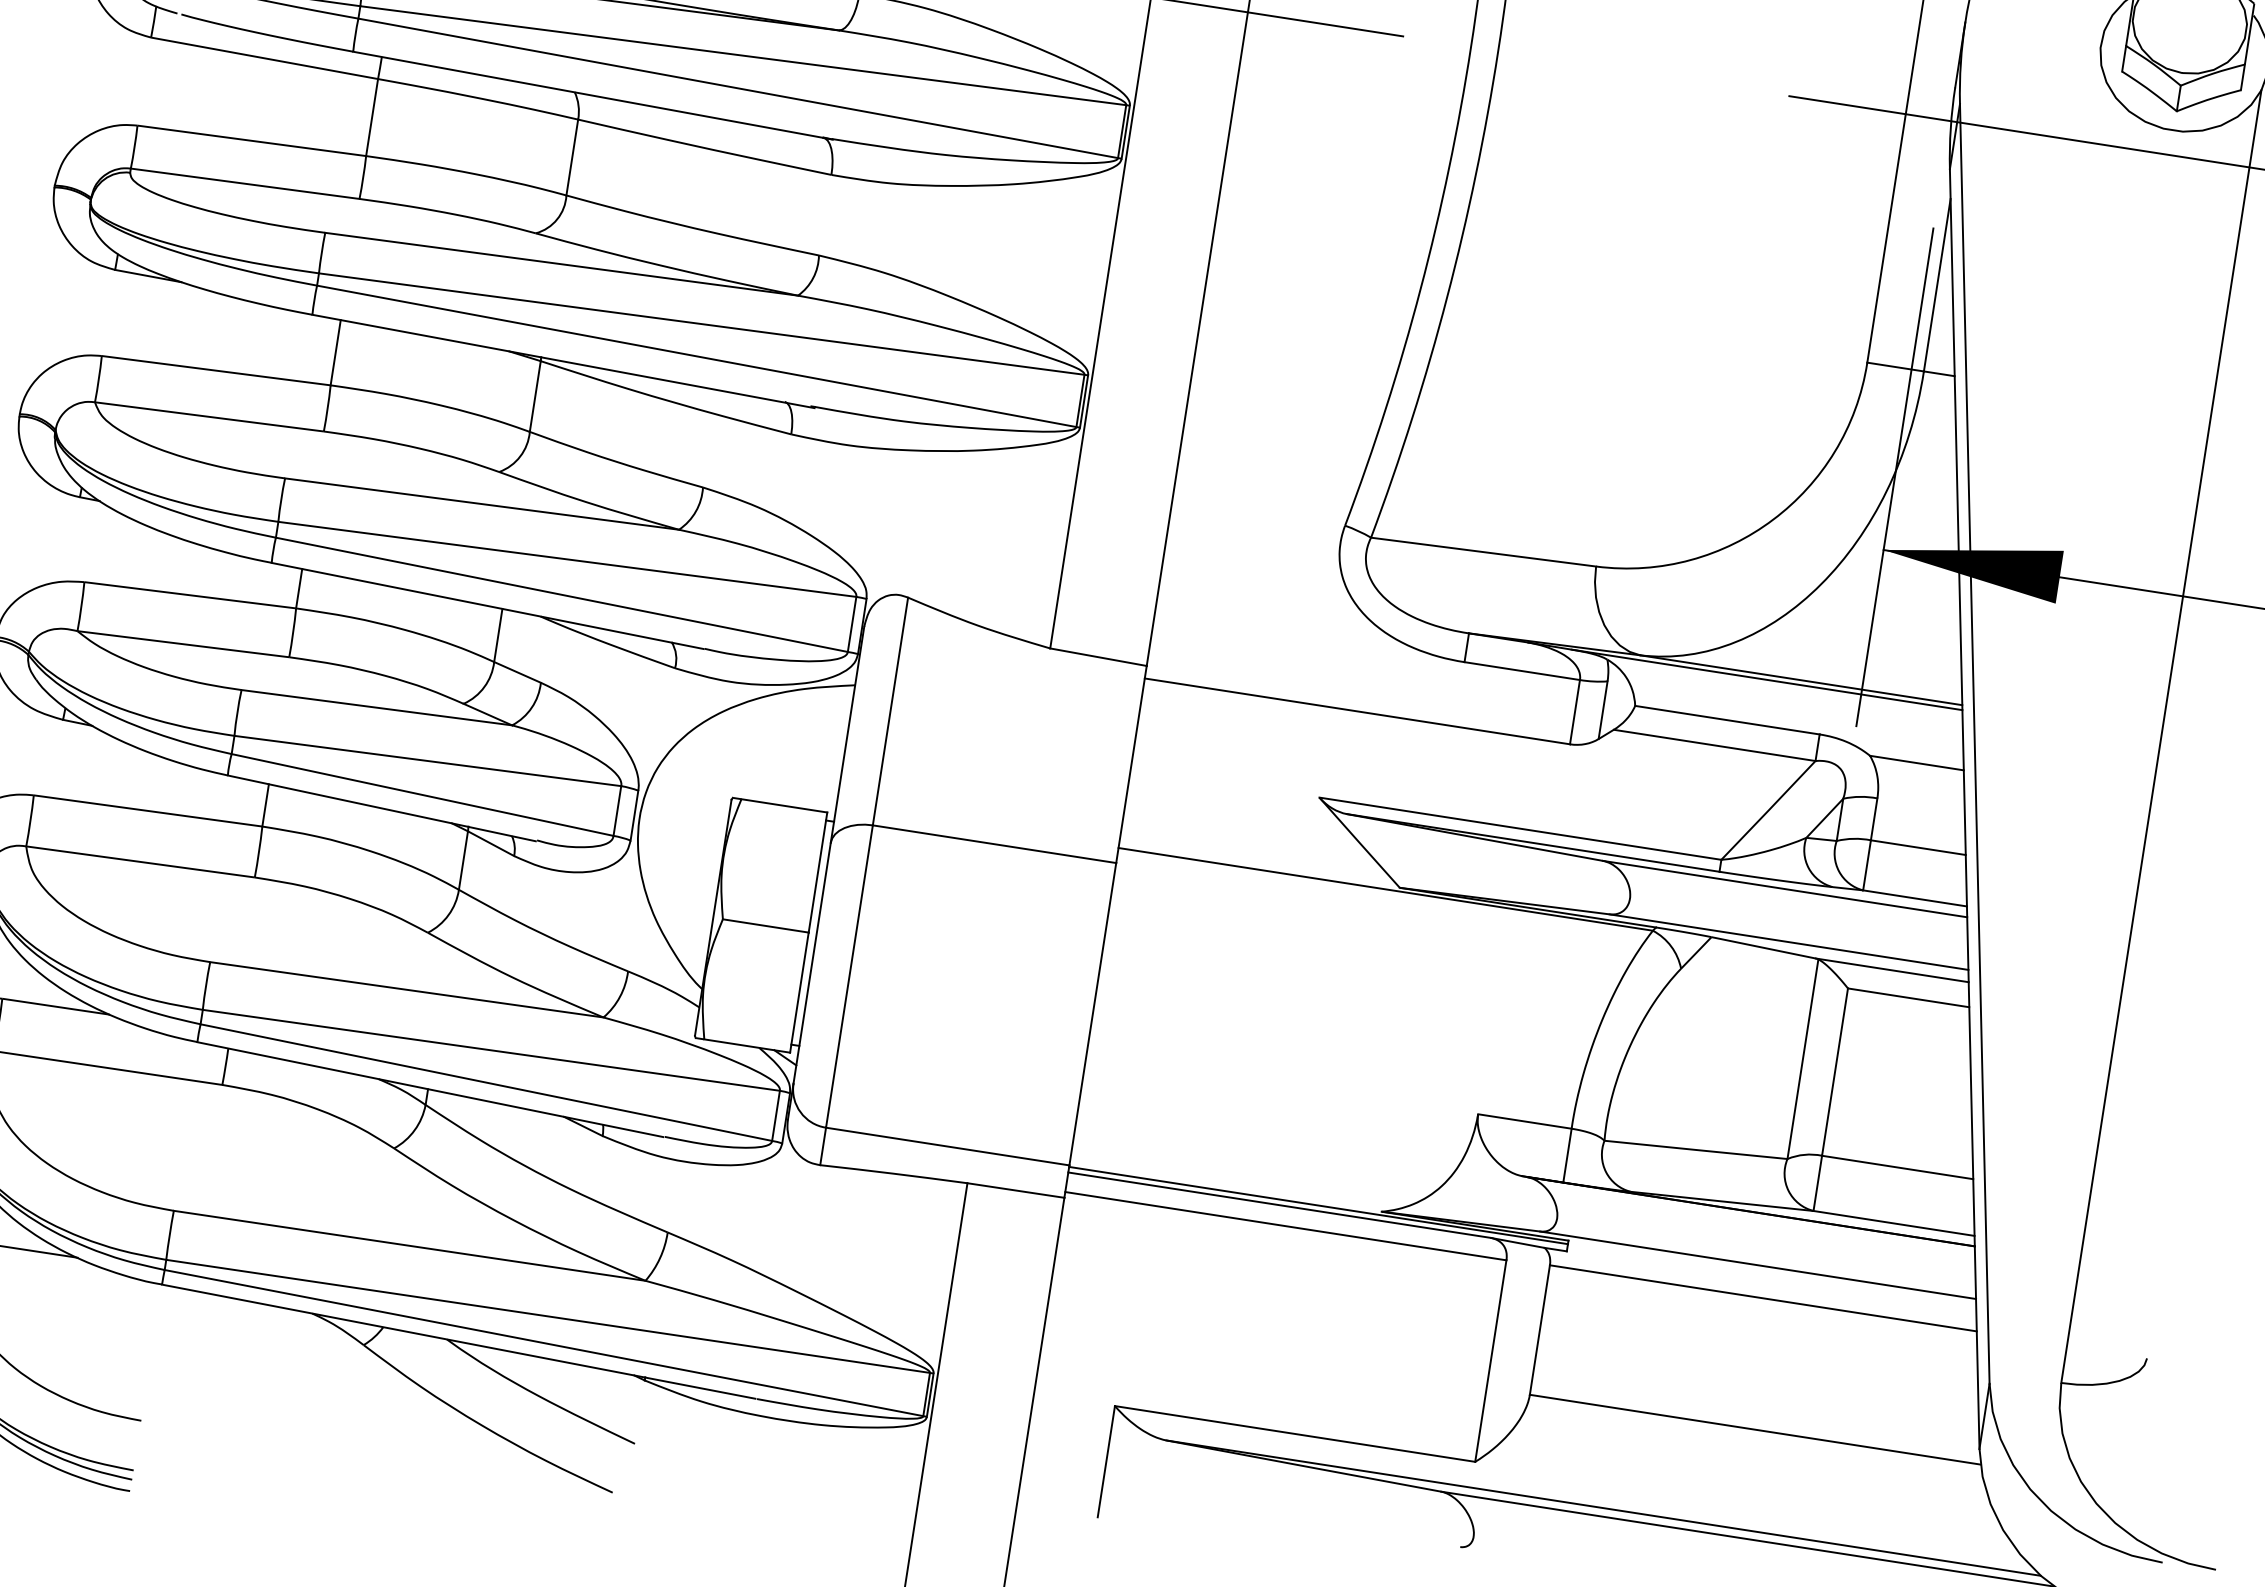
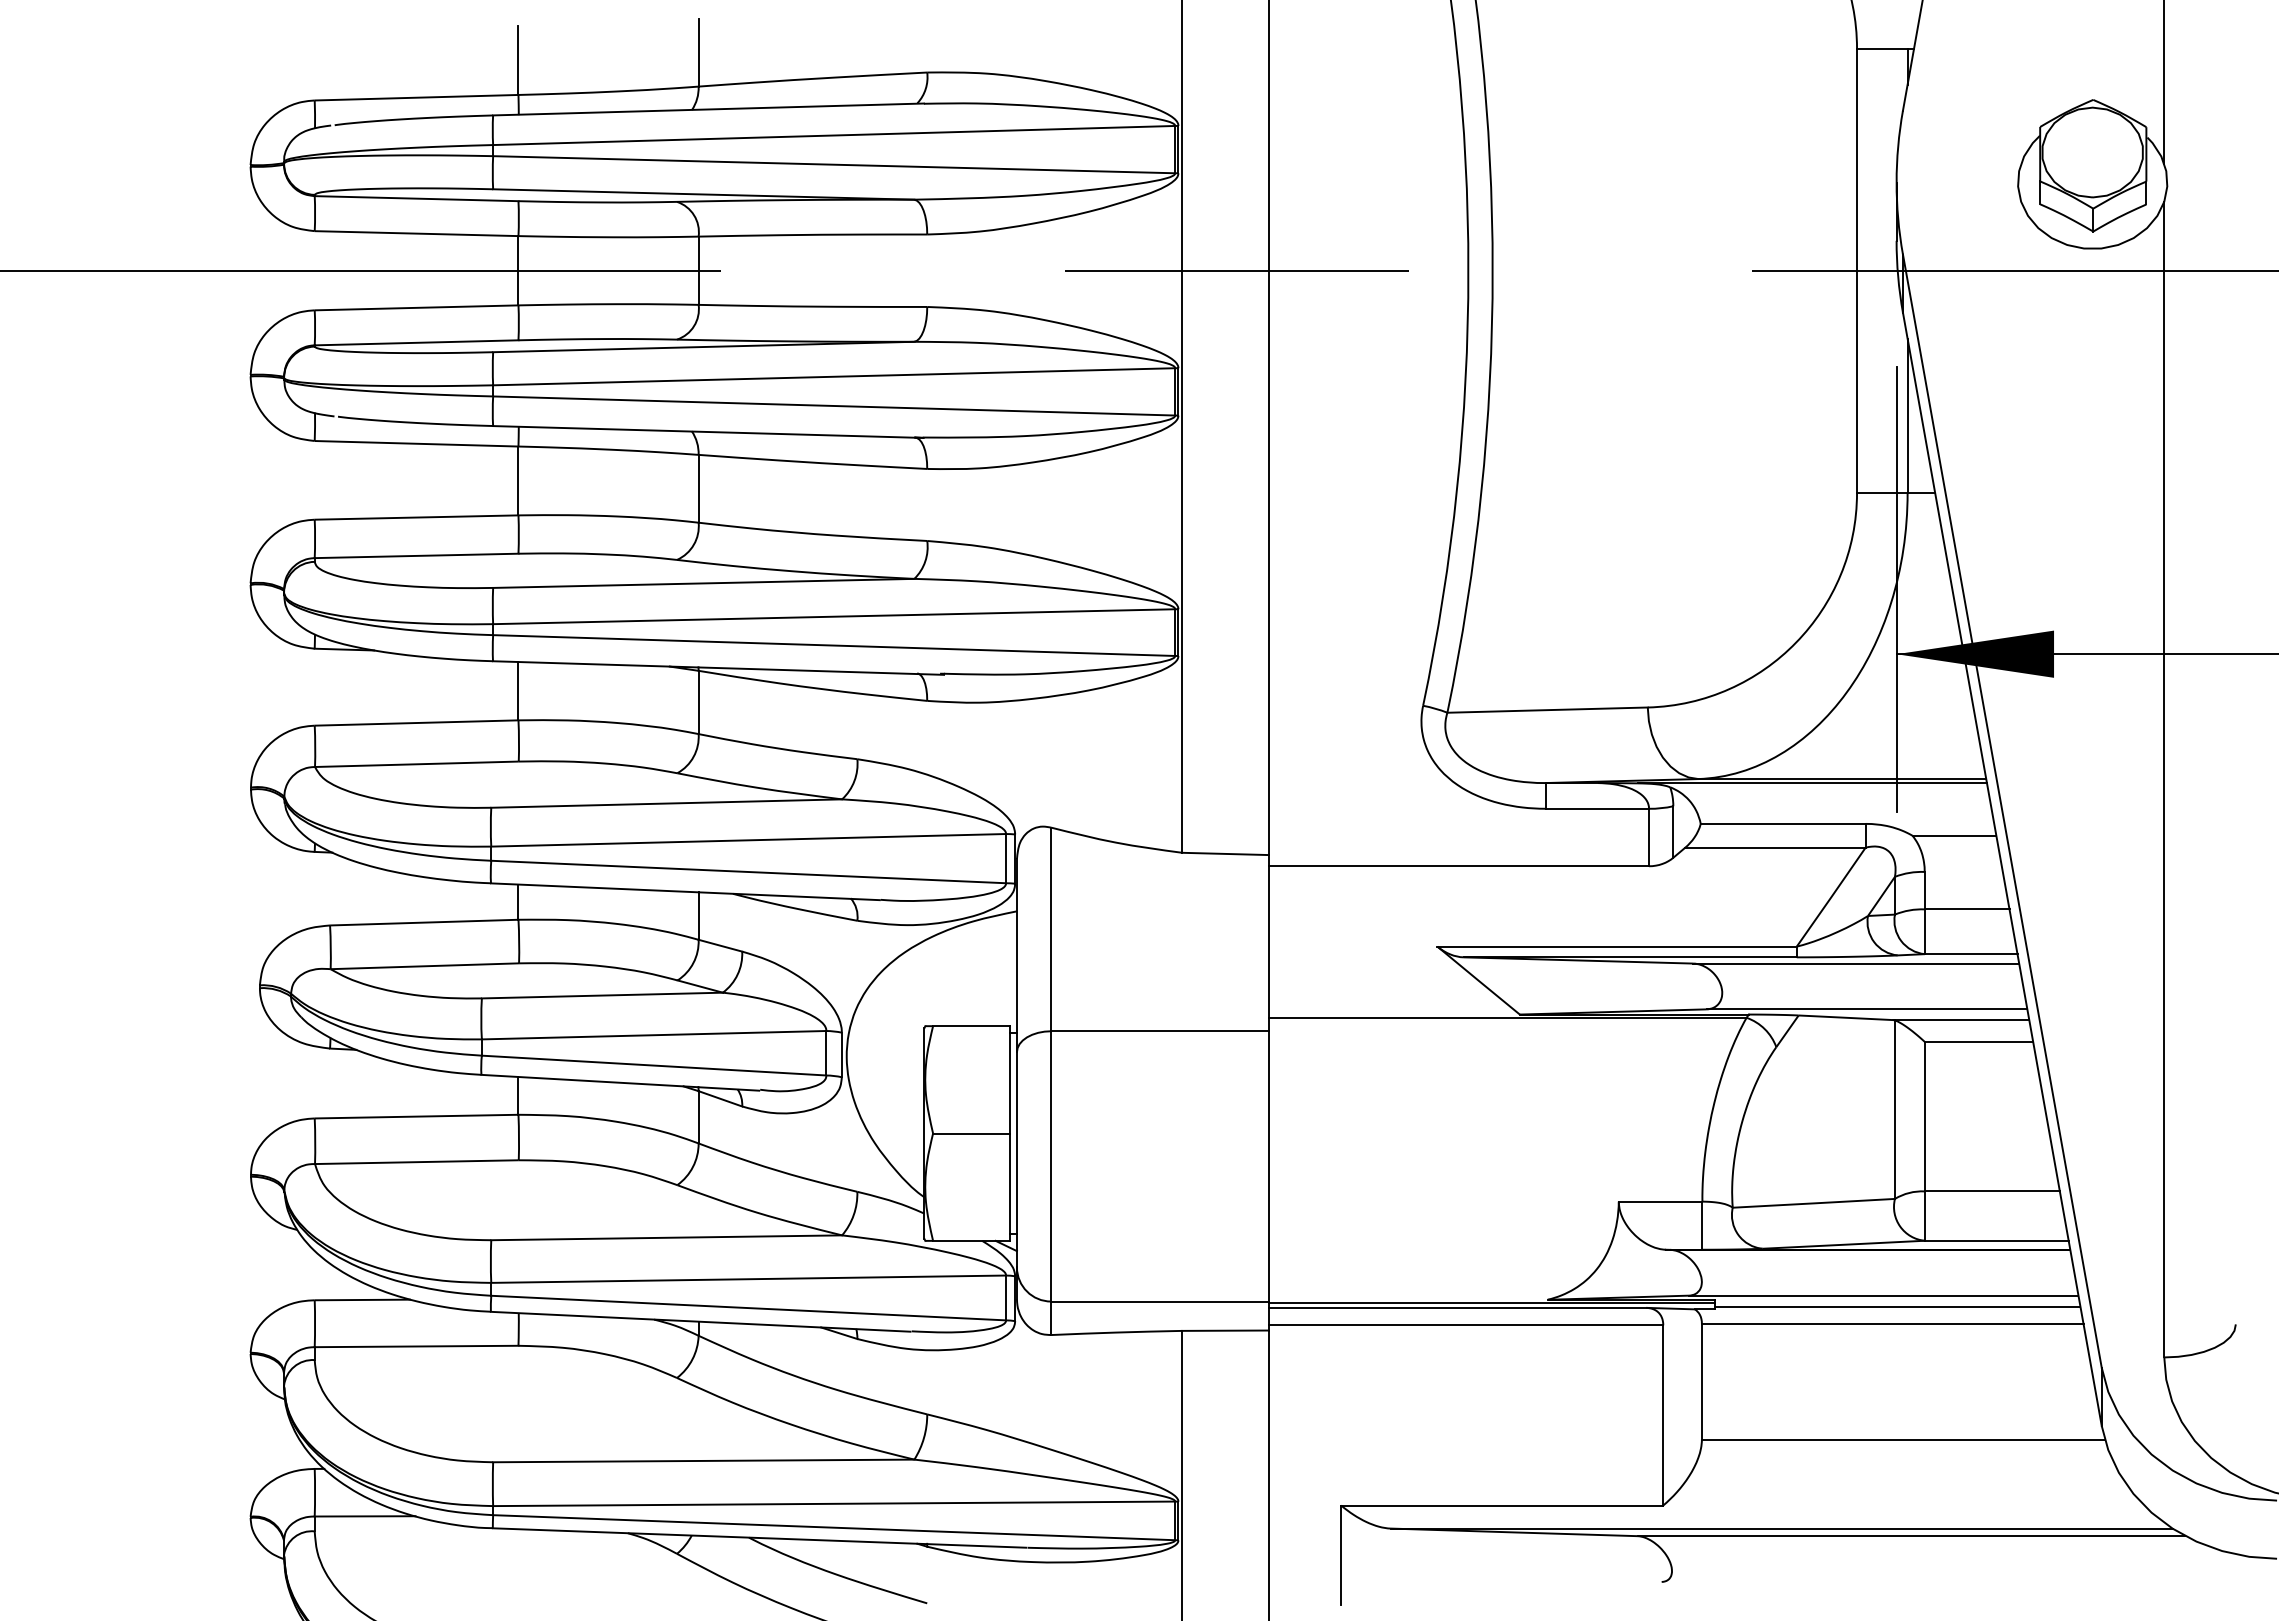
line: (1771, 1279) -> (1897, 1306), added

